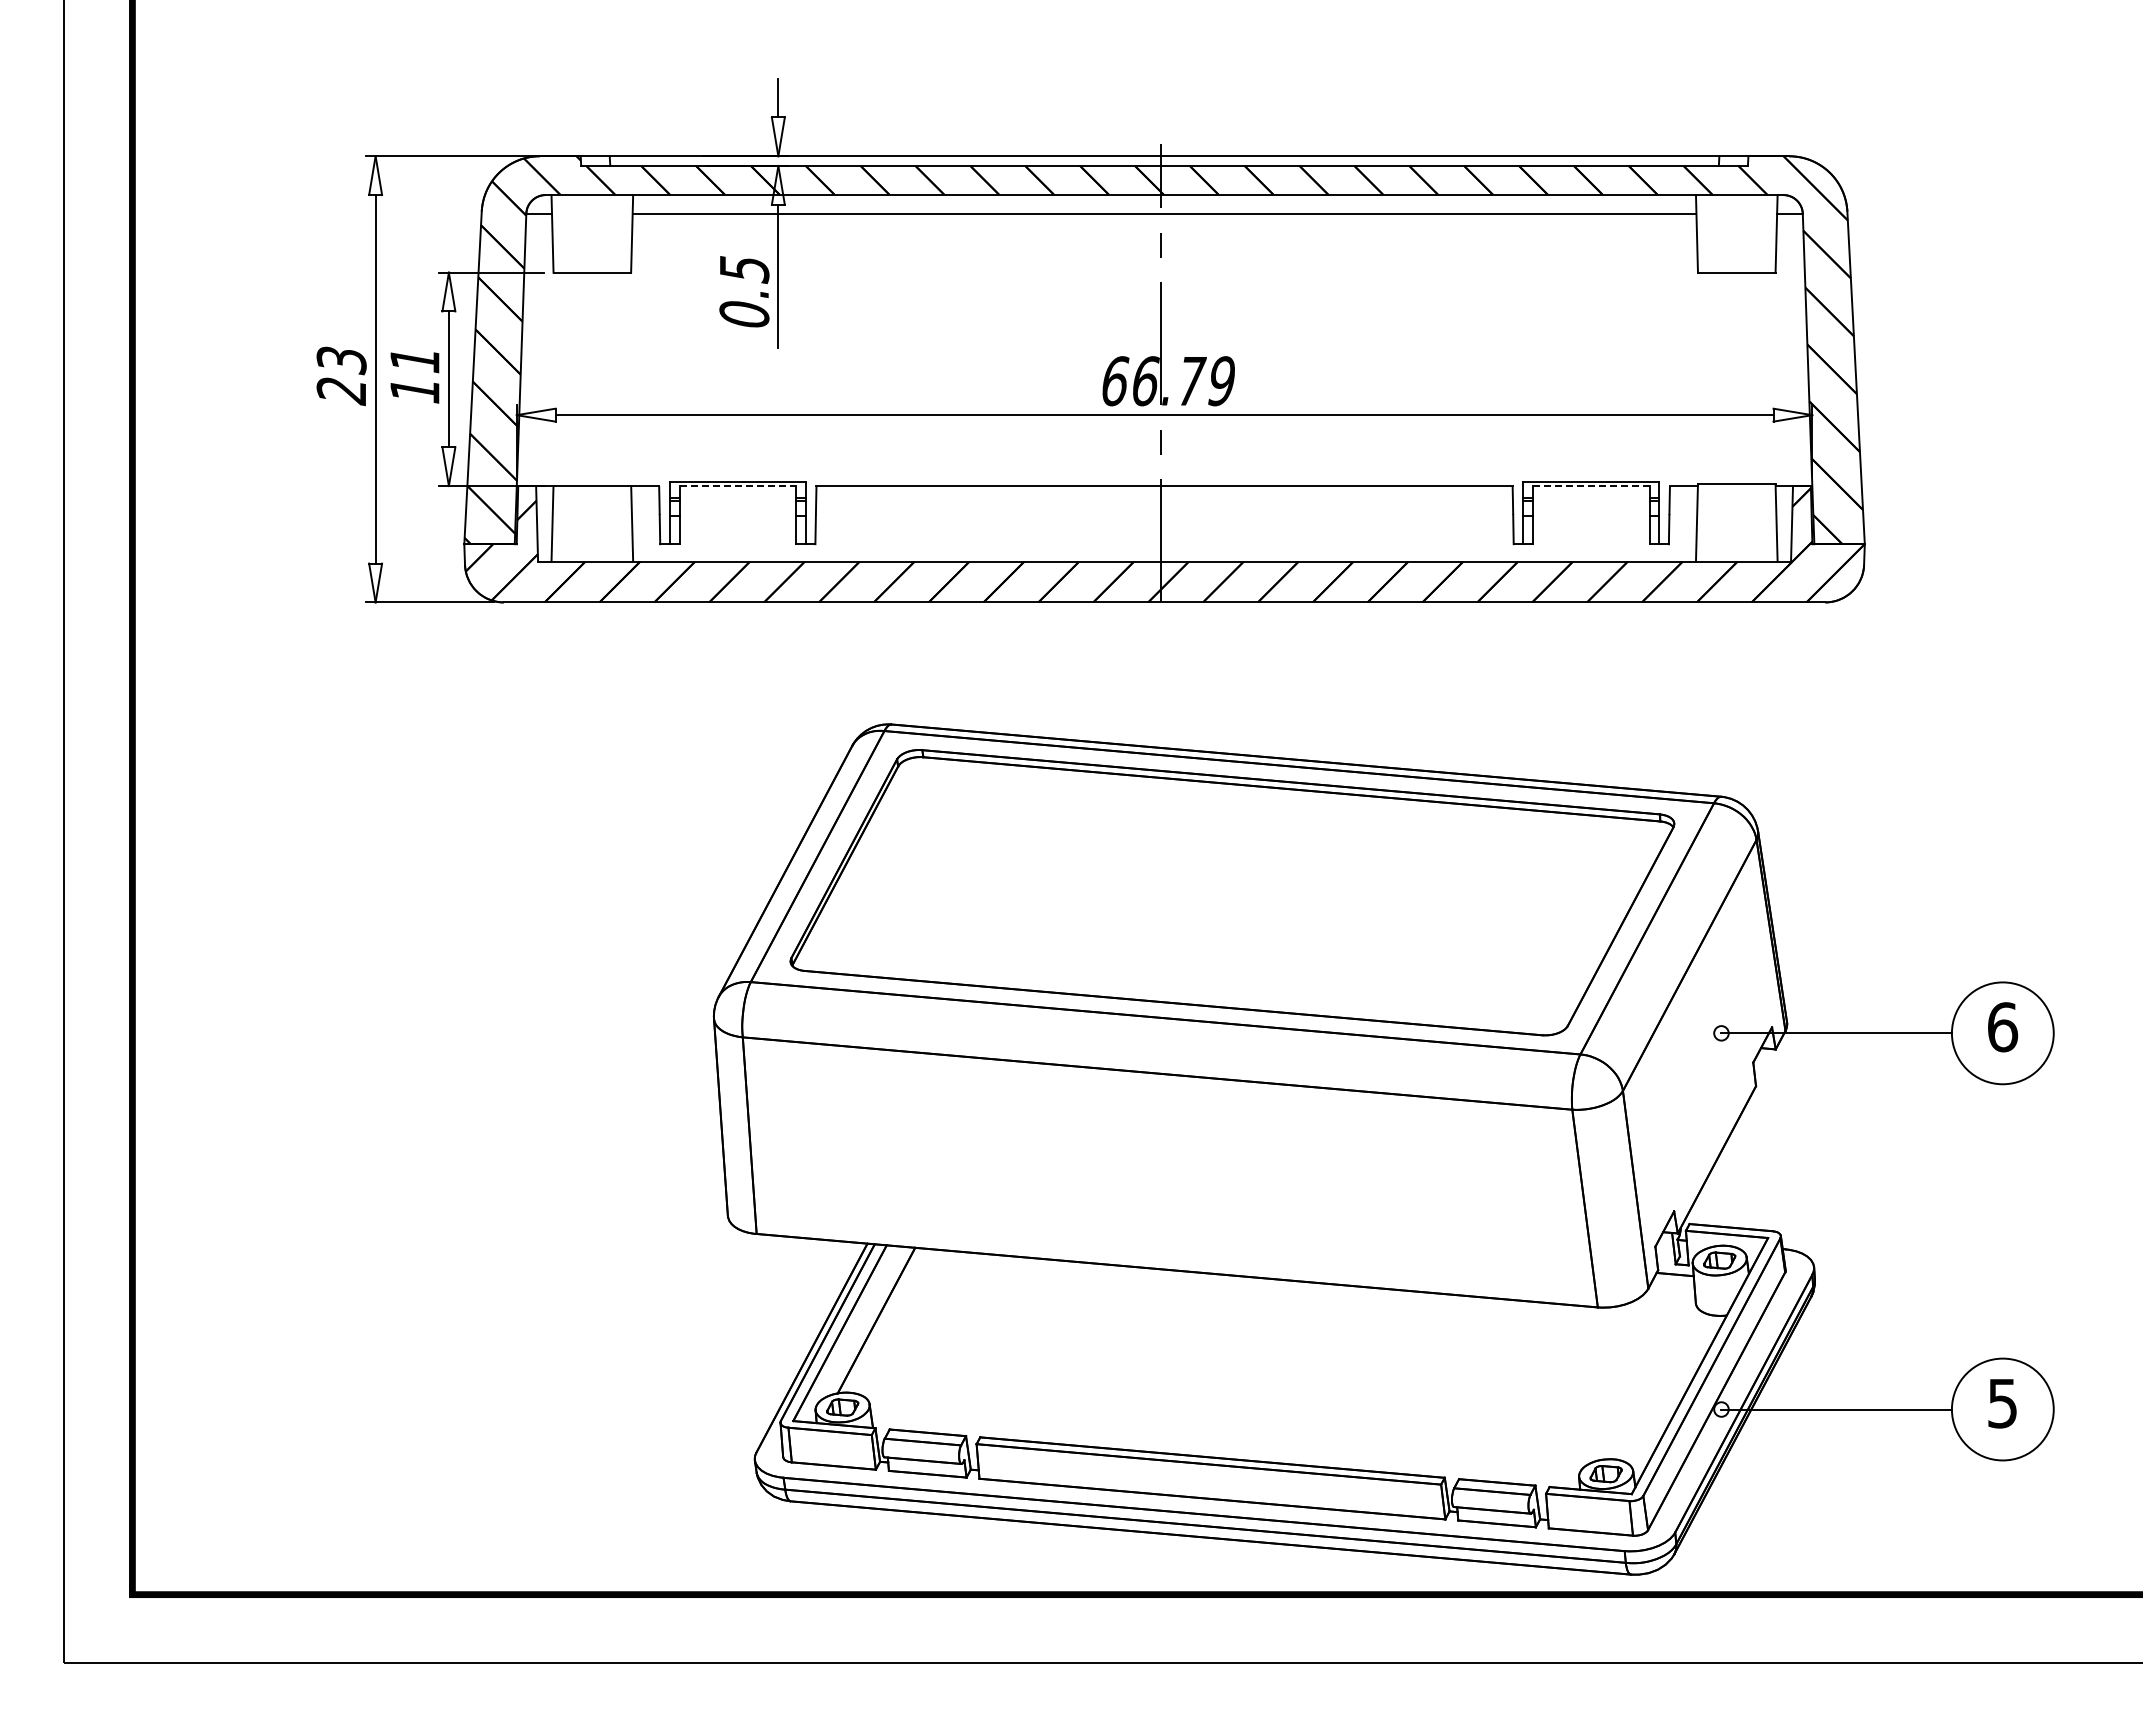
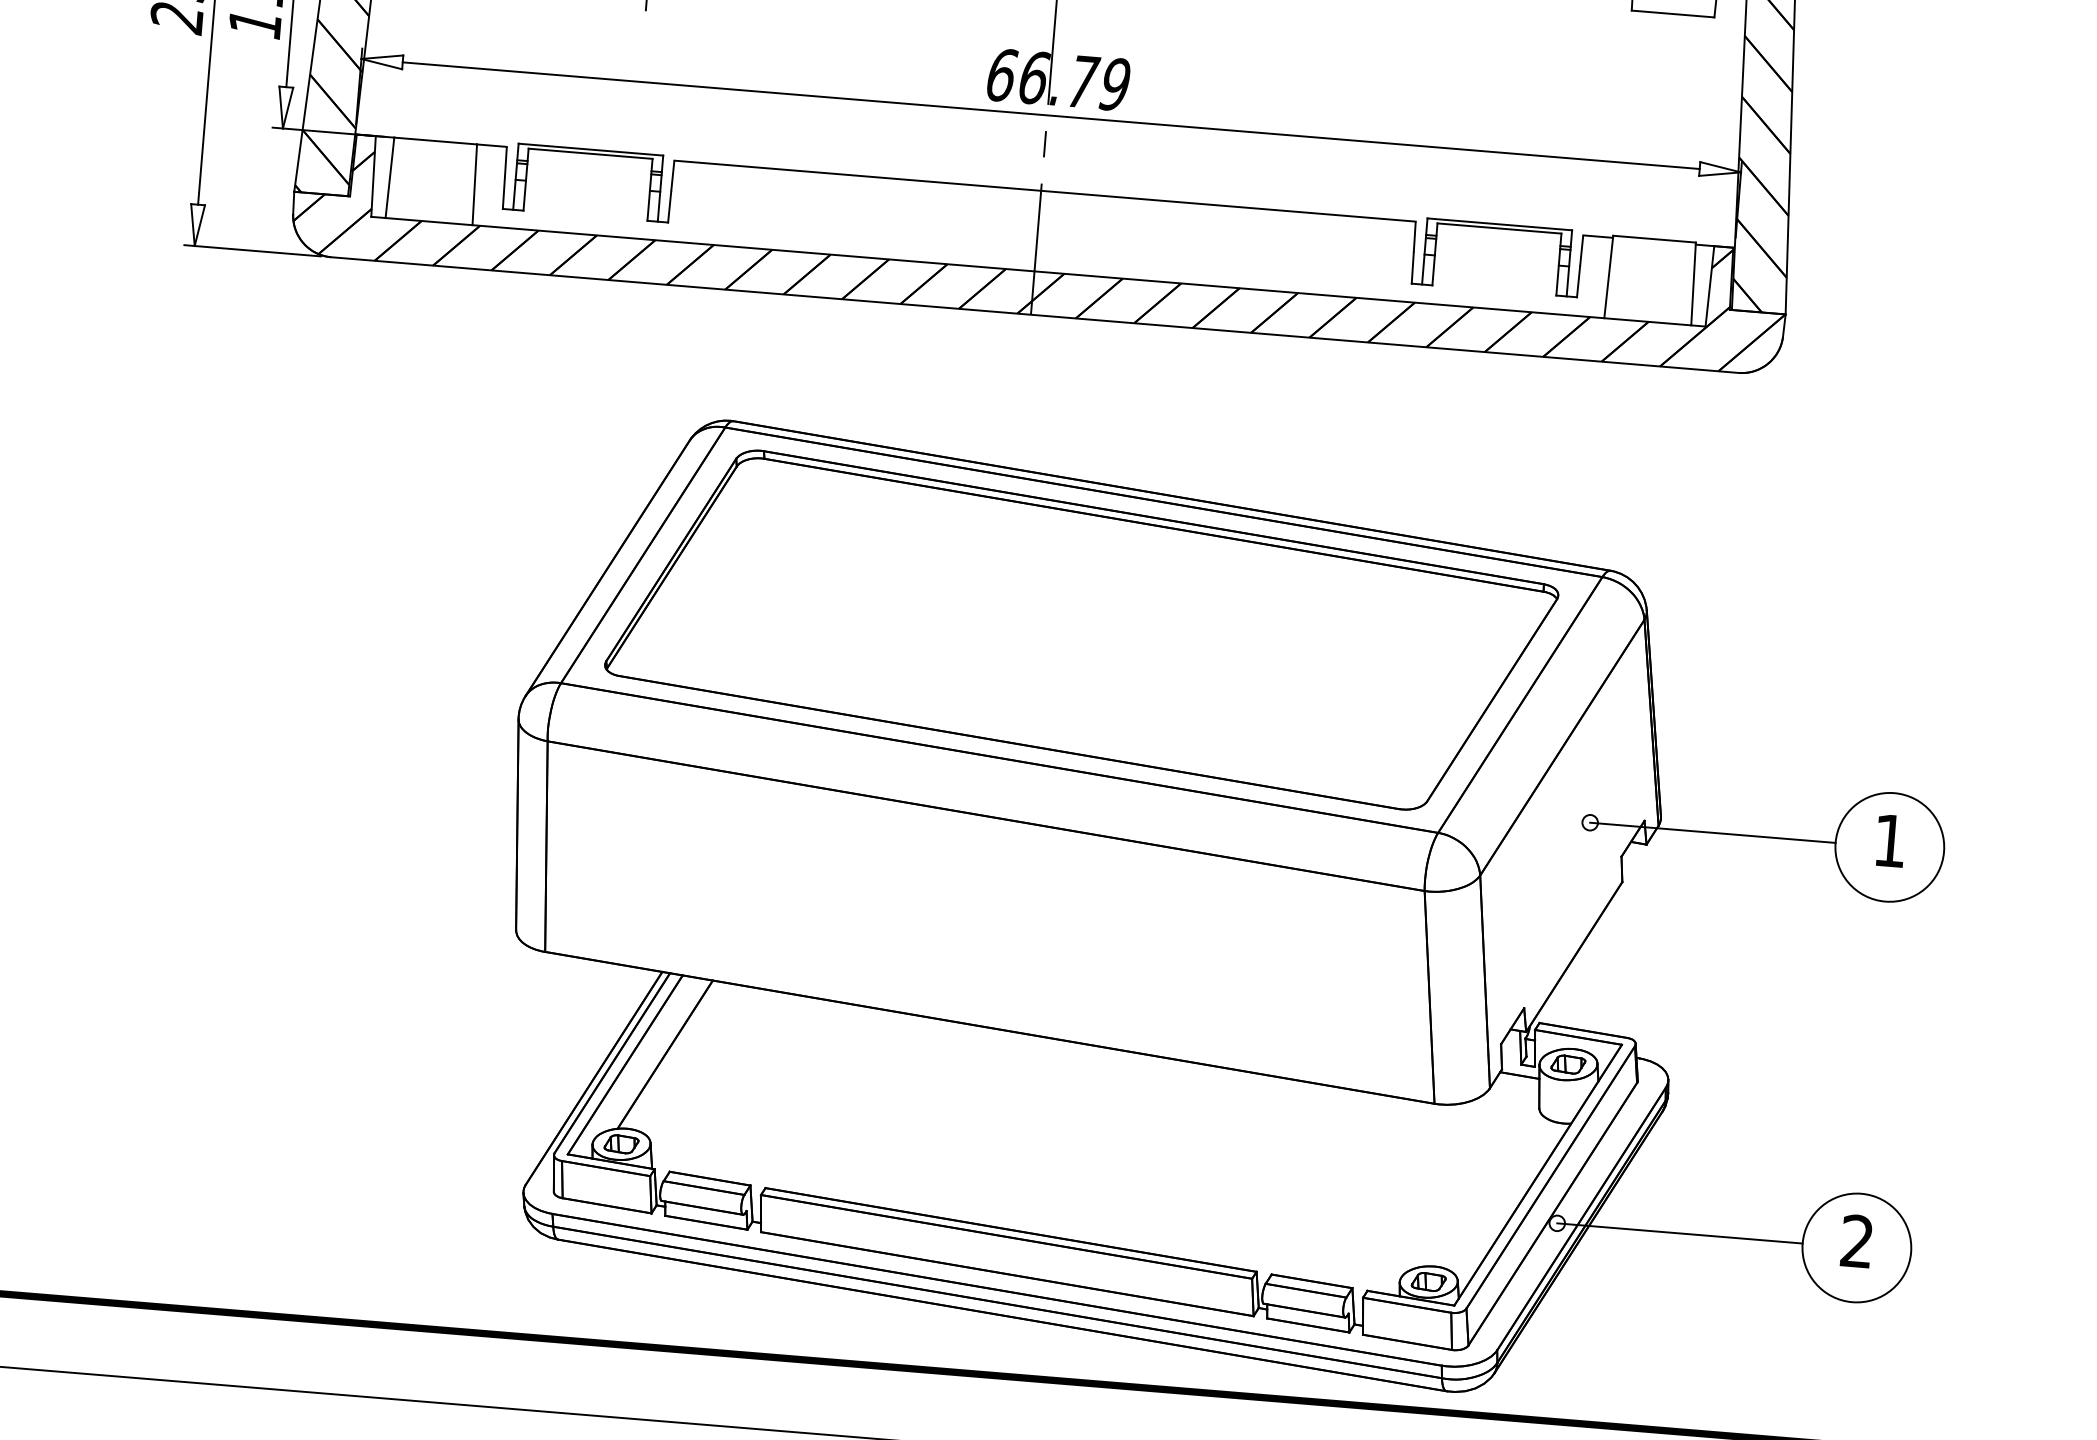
line: (738, 486) -> (591, 154), dashed -> solid
line: (1591, 486) -> (1499, 229), dashed -> solid
text: (2003, 1027) -> (1891, 841), 6 -> 1
text: (2002, 1403) -> (1857, 1241), 5 -> 2

